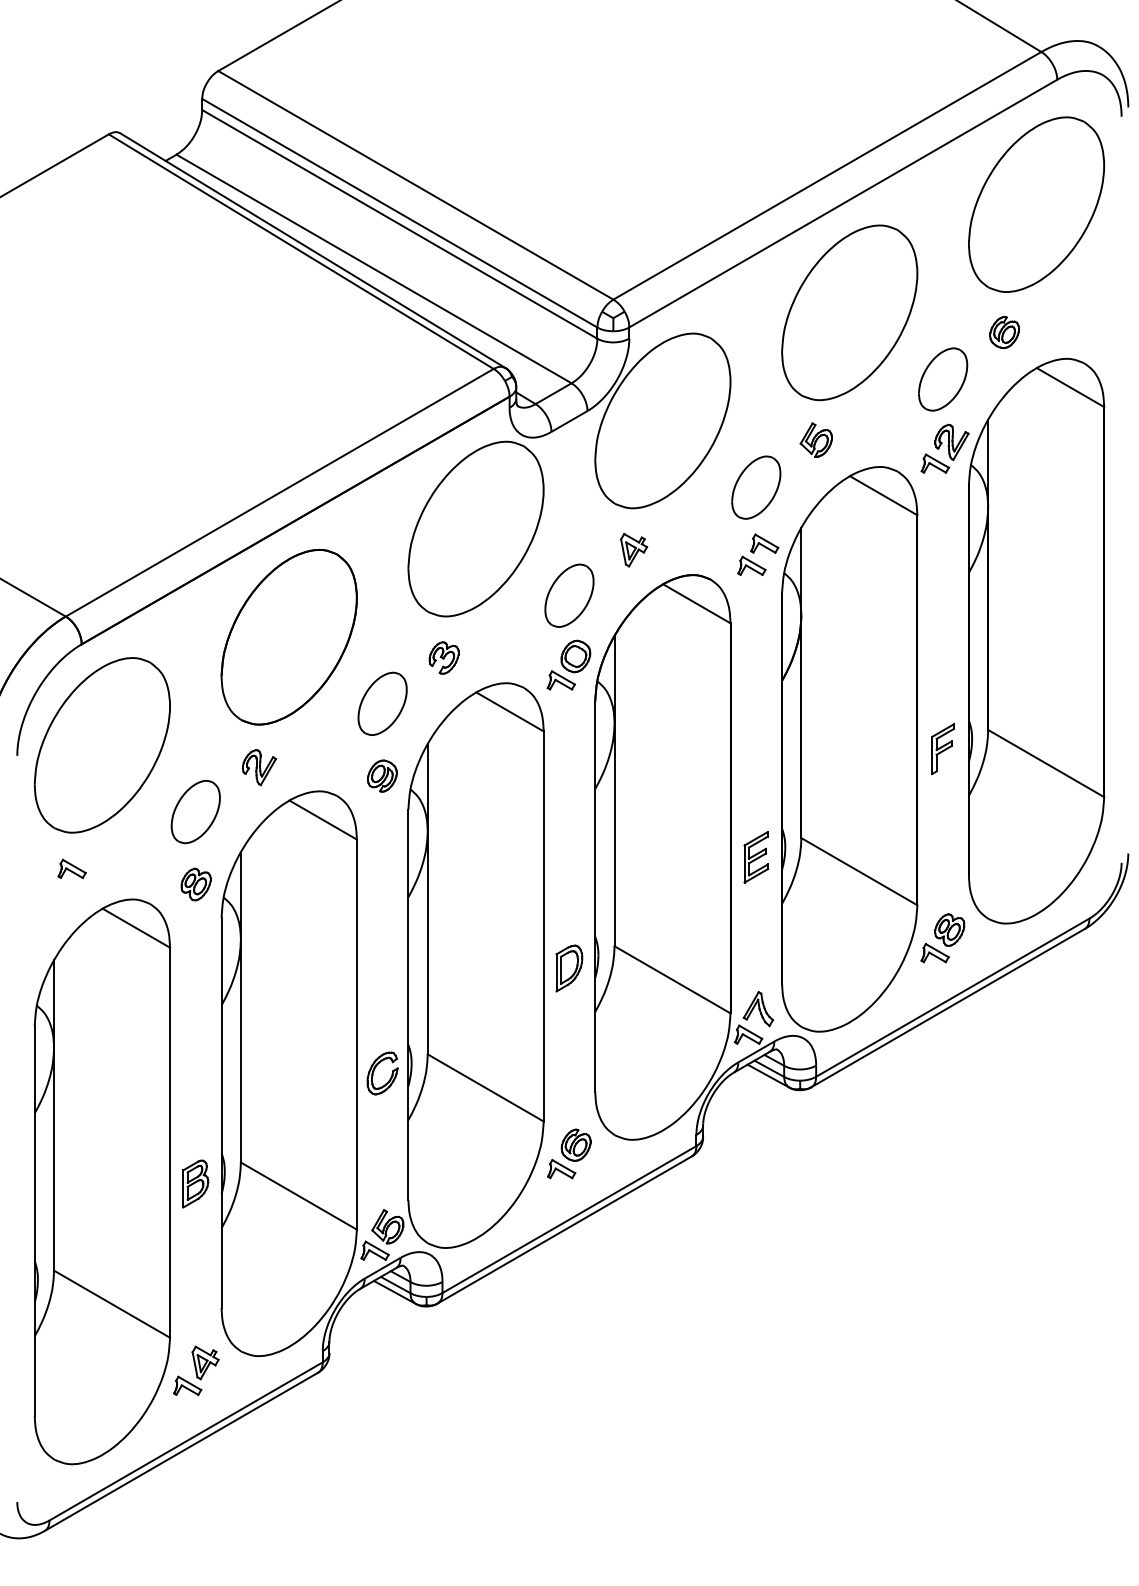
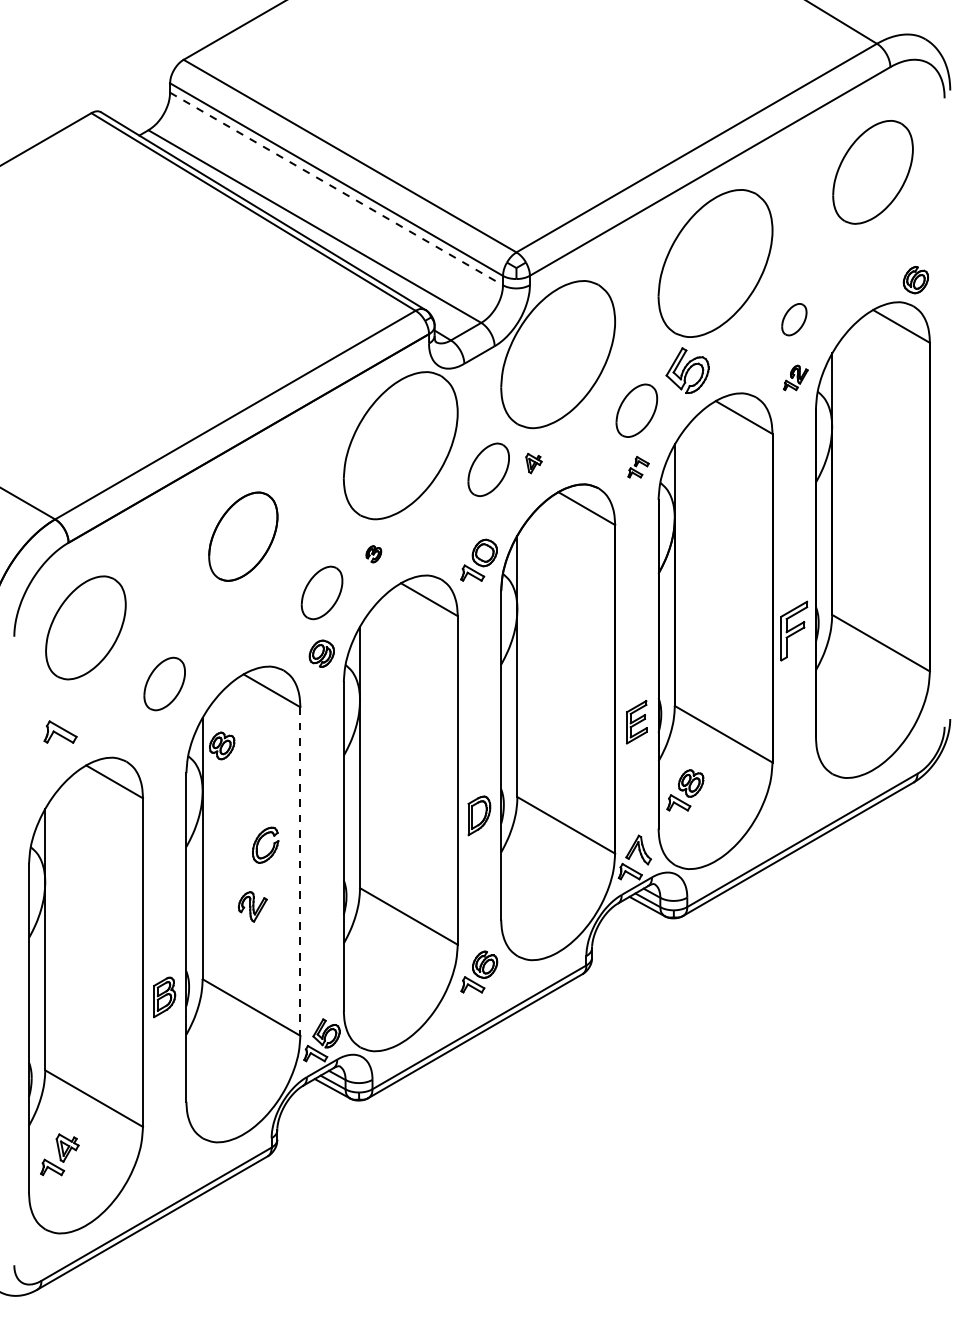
part: (1036, 204) -> (872, 172), size x0.7
line: (400, 224) -> (337, 189), solid -> dashed
part: (1004, 332) -> (915, 280), moved
part: (943, 379) -> (794, 319), size x0.6
part: (815, 439) -> (686, 370), size x1.6
part: (944, 448) -> (795, 377), size x0.6
part: (634, 550) -> (534, 463), size x0.7
part: (758, 554) -> (638, 467), size x0.6
part: (569, 595) -> (488, 469), moved
part: (288, 636) -> (242, 536), size x0.6
part: (443, 657) -> (373, 553), size x0.6
part: (101, 745) -> (85, 627), size x0.7
part: (942, 748) -> (793, 630), size x1.4
part: (259, 767) -> (252, 906), moved
part: (71, 868) -> (59, 731), size x1.4
part: (195, 884) -> (221, 745), moved
part: (942, 938) -> (685, 790), moved
line: (356, 1035) -> (300, 872), solid -> dashed
part: (375, 1069) -> (259, 841), moved
part: (196, 1370) -> (59, 1154), moved

